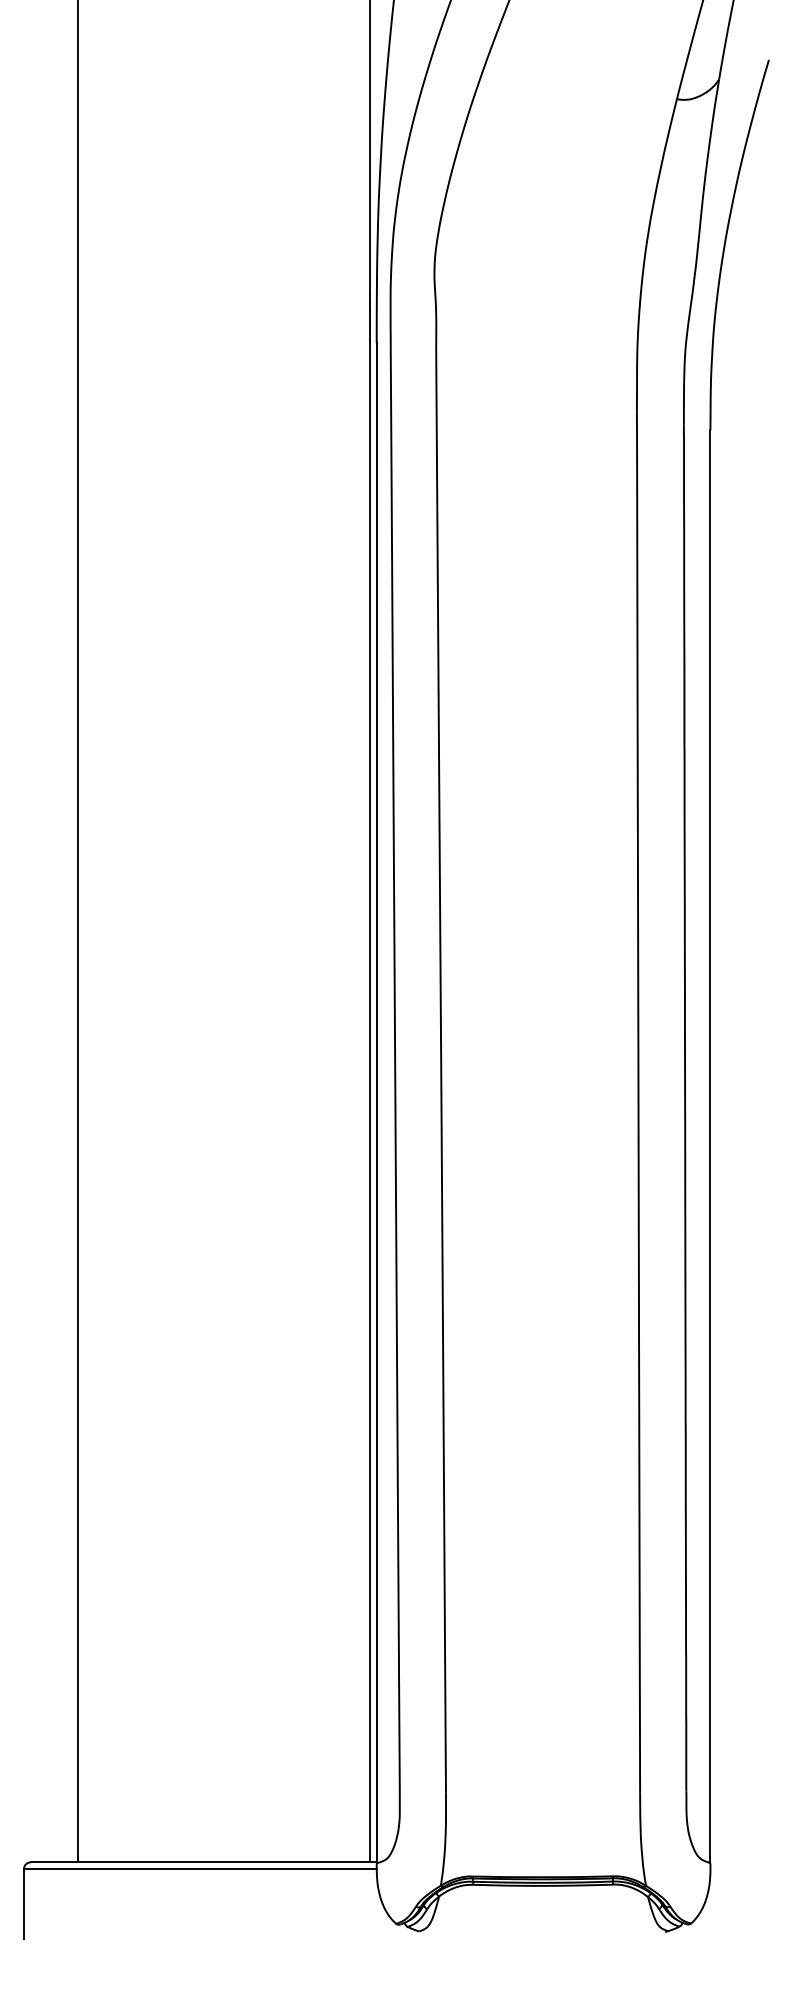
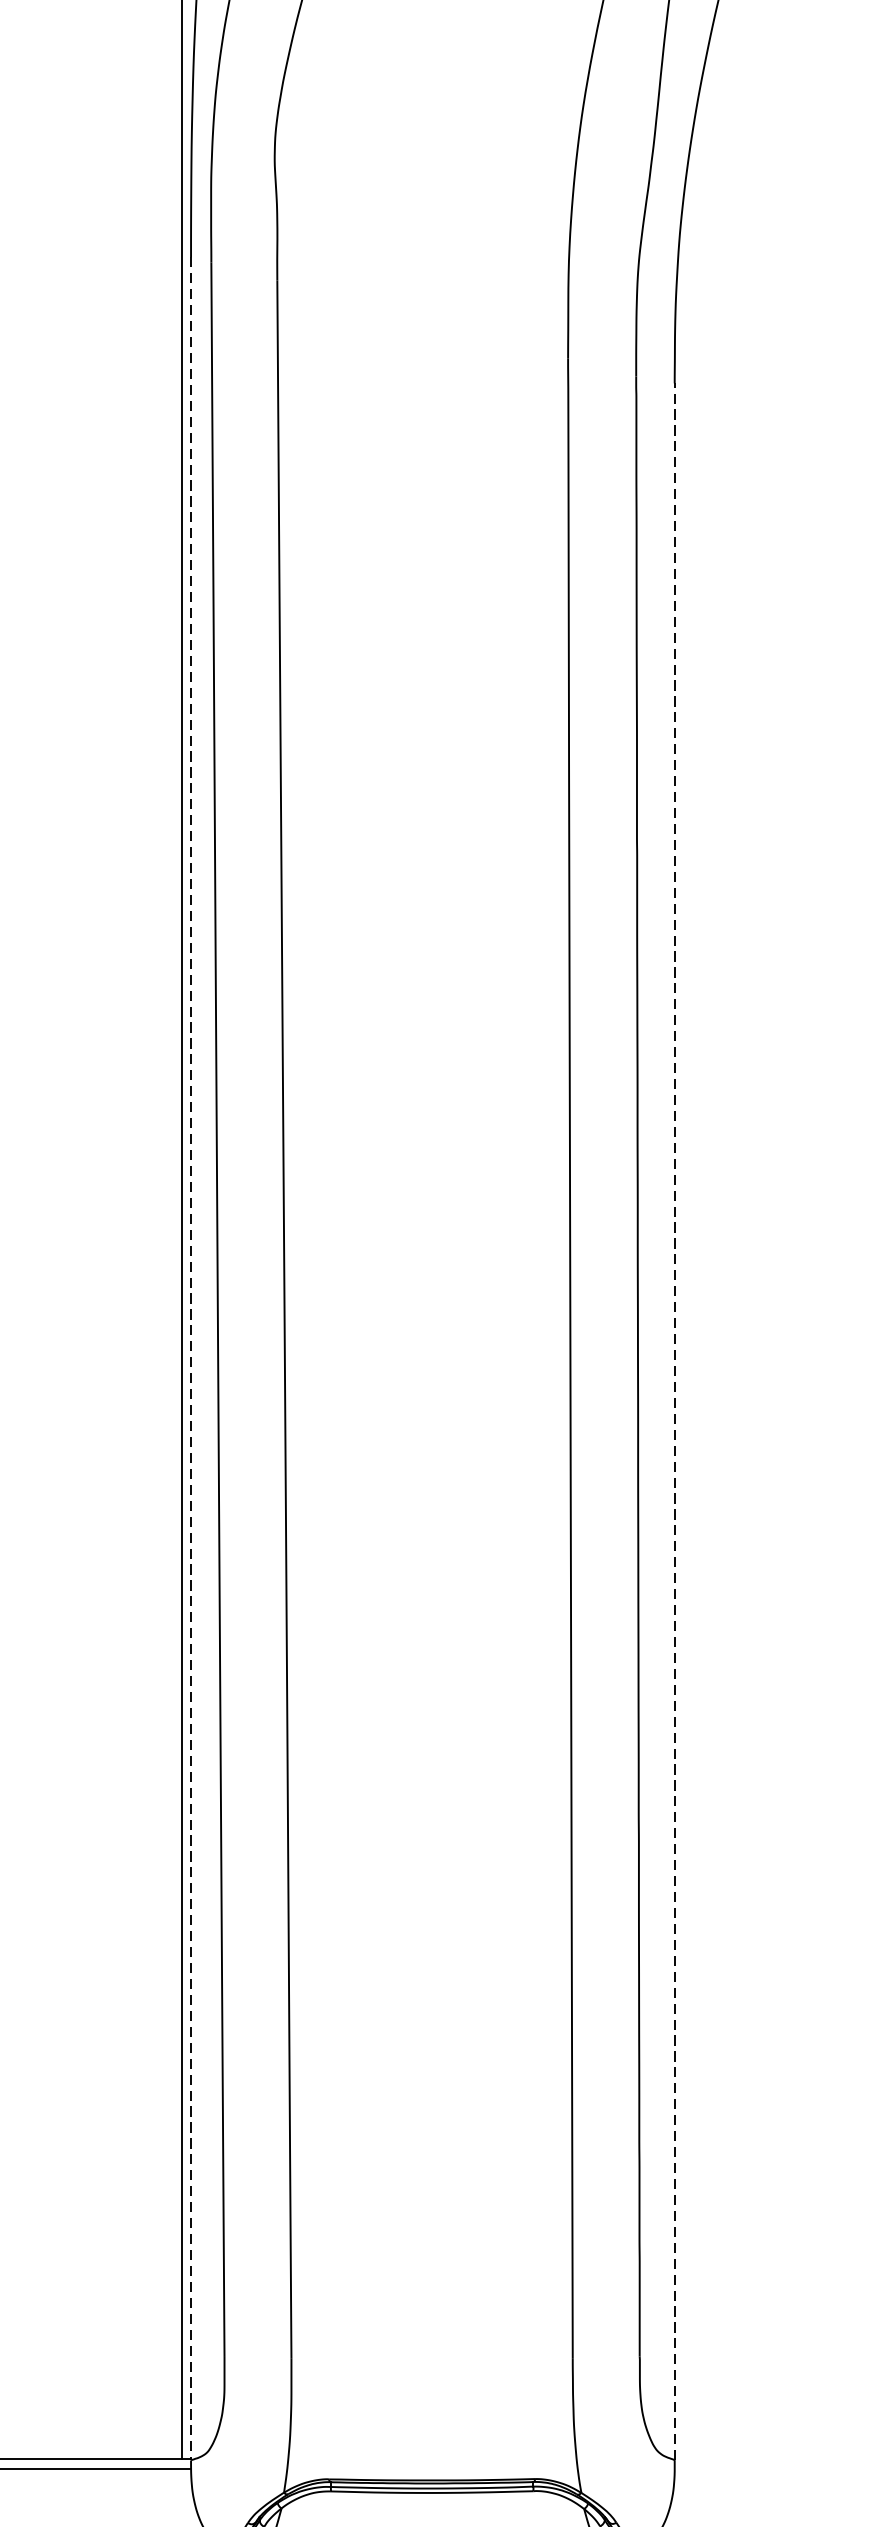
line: (376, 1103) -> (190, 1359), solid -> dashed
line: (710, 1146) -> (674, 1421), solid -> dashed

